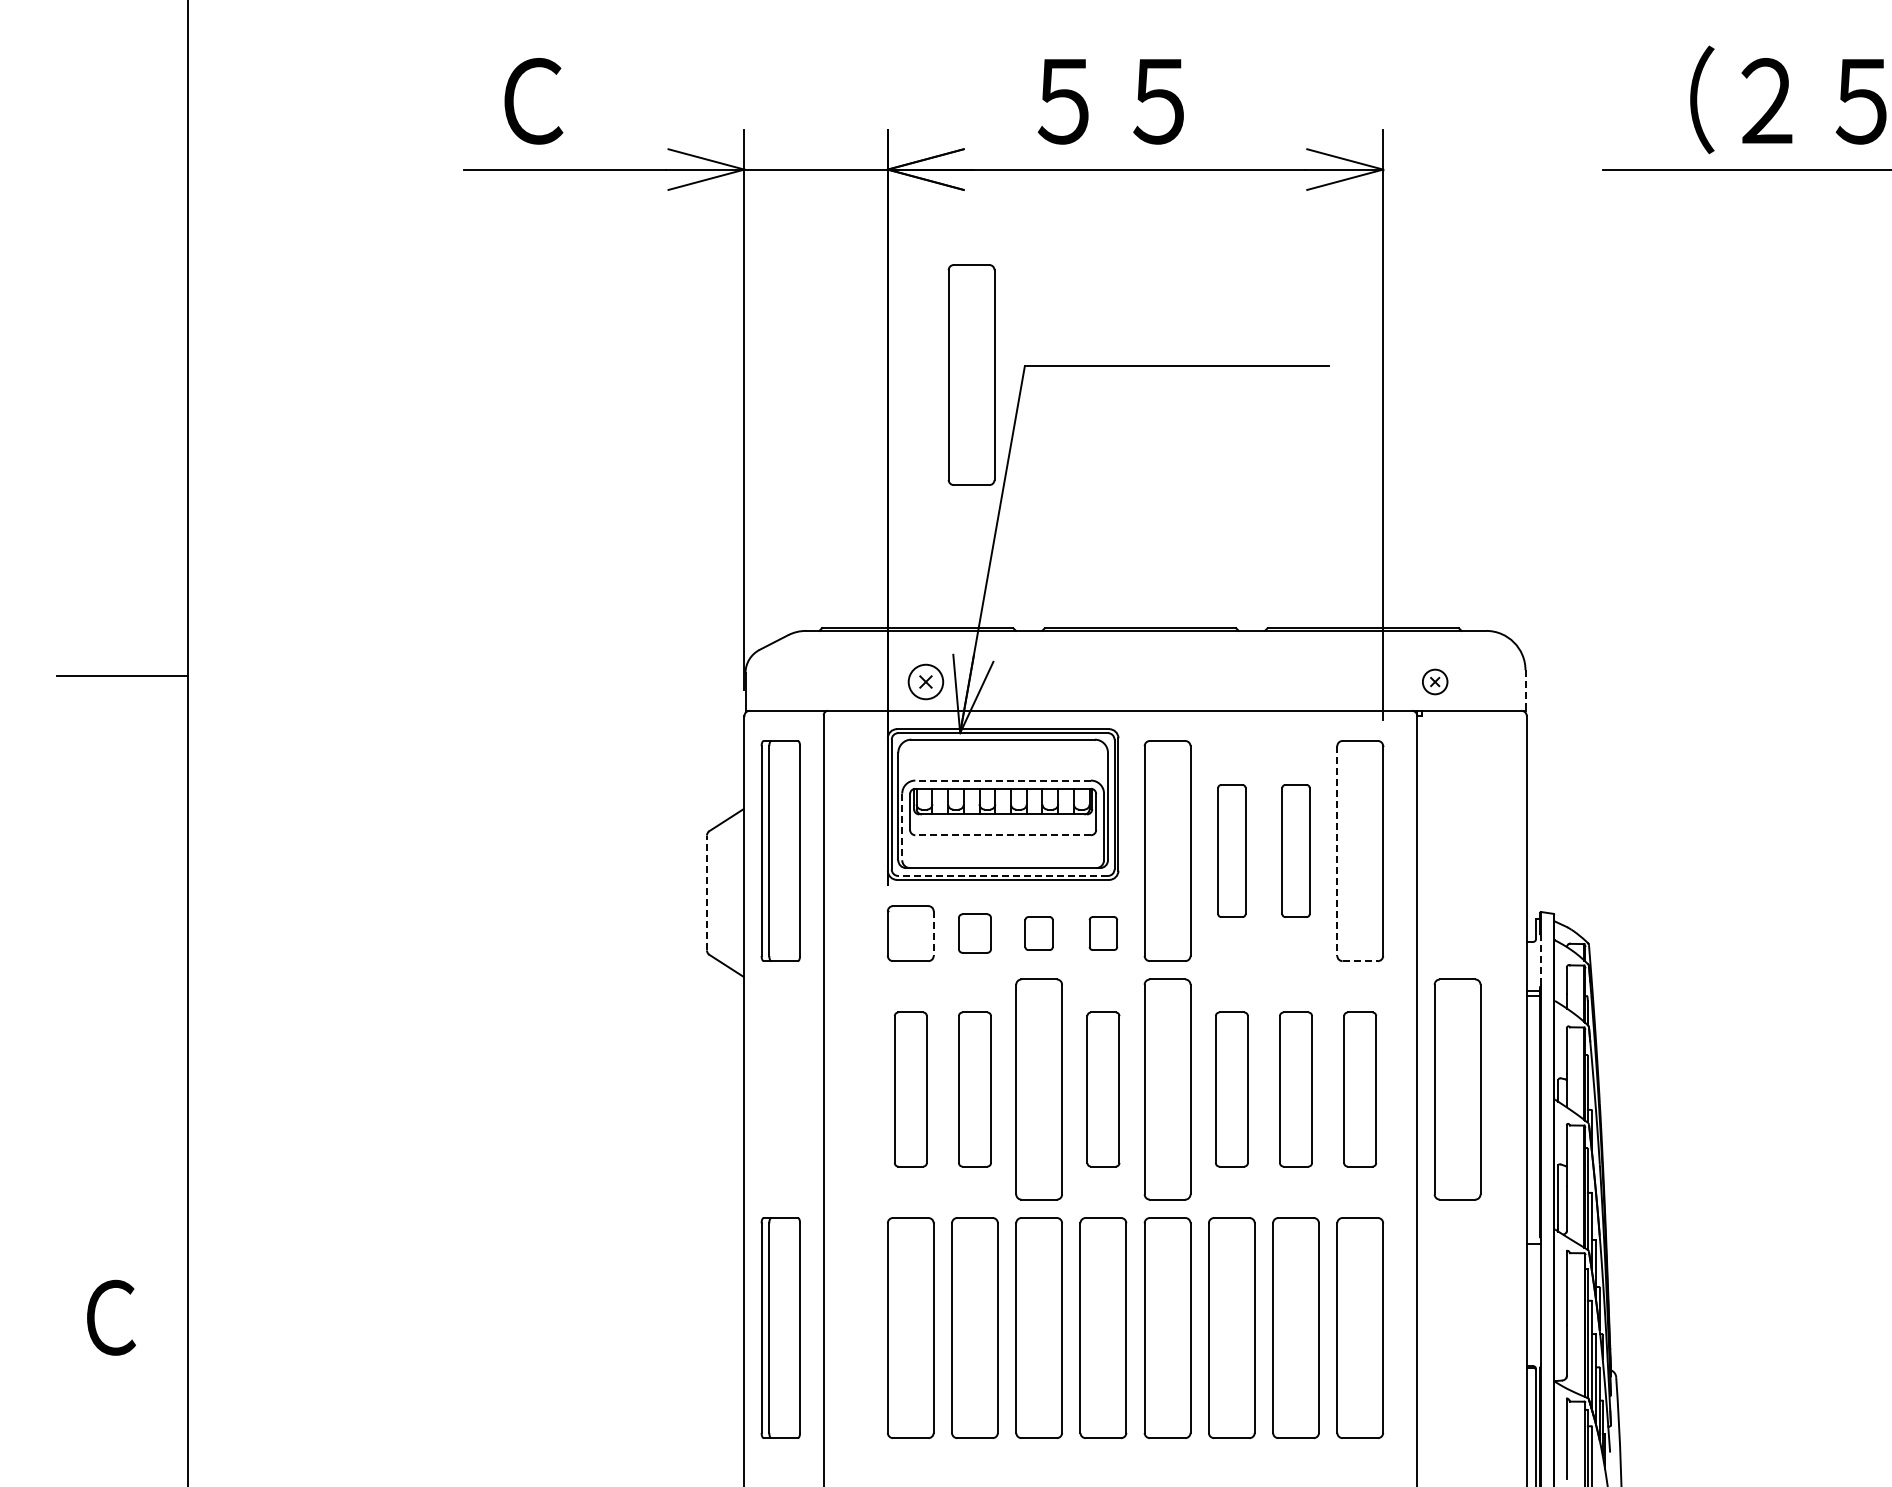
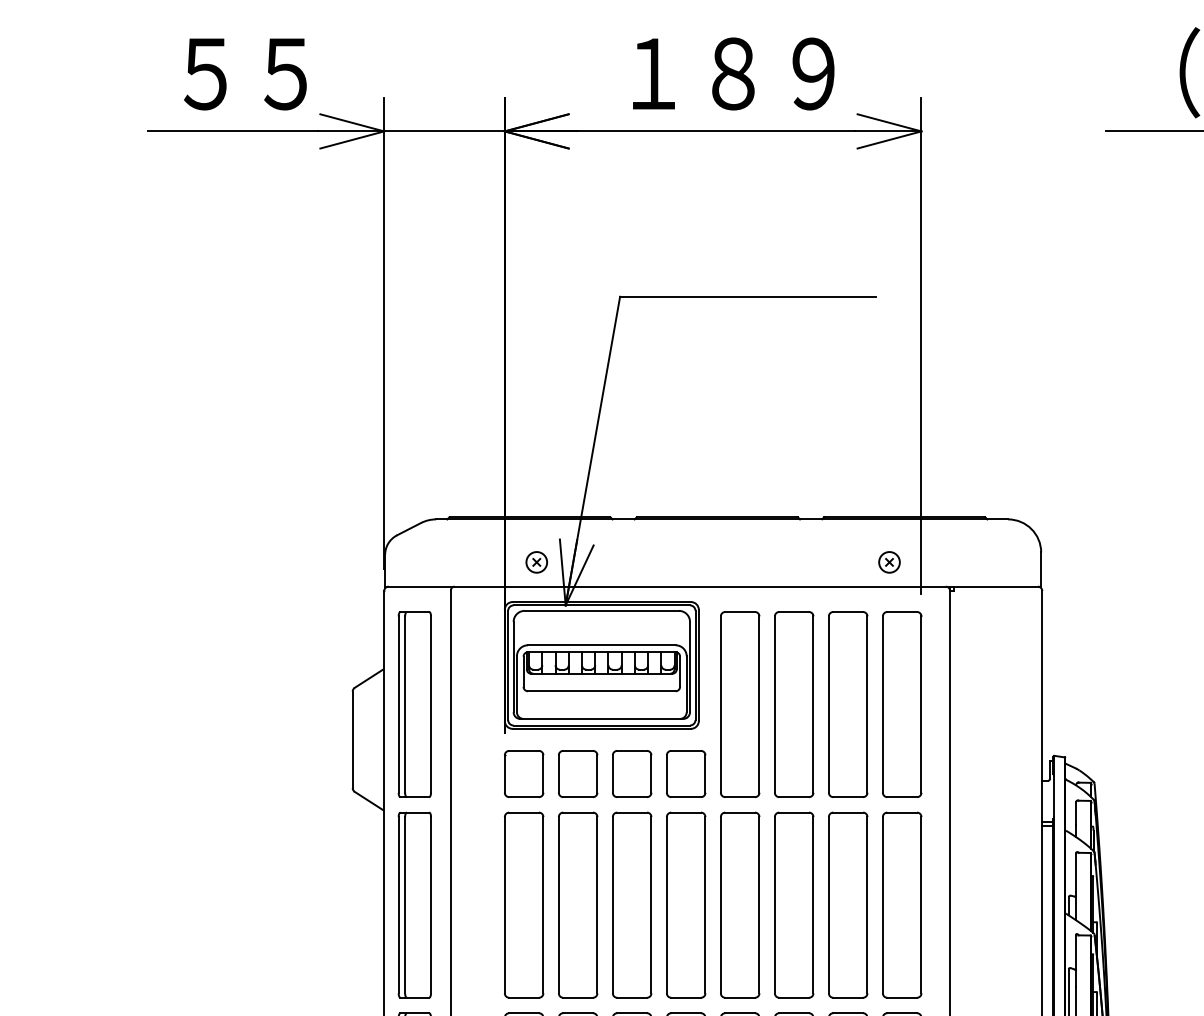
text: (578, 101) -> (244, 74), Ｃ -> ５５
text: (1158, 101) -> (732, 74), ５５ -> １８９
part: (971, 374) -> (575, 303), removed
part: (925, 681) -> (536, 561), size x0.71
part: (1435, 681) -> (889, 561), moved
line: (1525, 691) -> (1041, 570), dashed -> solid
line: (1003, 780) -> (602, 645), dashed -> solid
line: (902, 827) -> (517, 684), dashed -> solid
line: (1003, 835) -> (602, 691), dashed -> solid
part: (1231, 850) -> (793, 704), size x1.67
part: (1295, 850) -> (847, 704), size x1.67
line: (1337, 851) -> (883, 704), dashed -> solid
line: (1003, 875) -> (602, 725), dashed -> solid
line: (706, 892) -> (352, 739), dashed -> solid
part: (974, 933) -> (577, 773), size x1.43
part: (1038, 933) -> (631, 773), size x1.67
part: (1103, 933) -> (686, 773), size x1.67
line: (933, 934) -> (543, 774), dashed -> solid
line: (1541, 960) -> (1054, 796), dashed -> solid
line: (1360, 961) -> (902, 797), dashed -> solid
part: (780, 1089) -> (414, 905), added
part: (910, 1089) -> (523, 905), size x1.43
part: (974, 1089) -> (577, 905), size x1.43
part: (1103, 1089) -> (686, 905), size x1.43
part: (1231, 1089) -> (793, 905), size x1.43
part: (1295, 1089) -> (847, 905), size x1.43
part: (1359, 1089) -> (901, 905), size x1.43
part: (1457, 1089) -> (983, 905), removed

